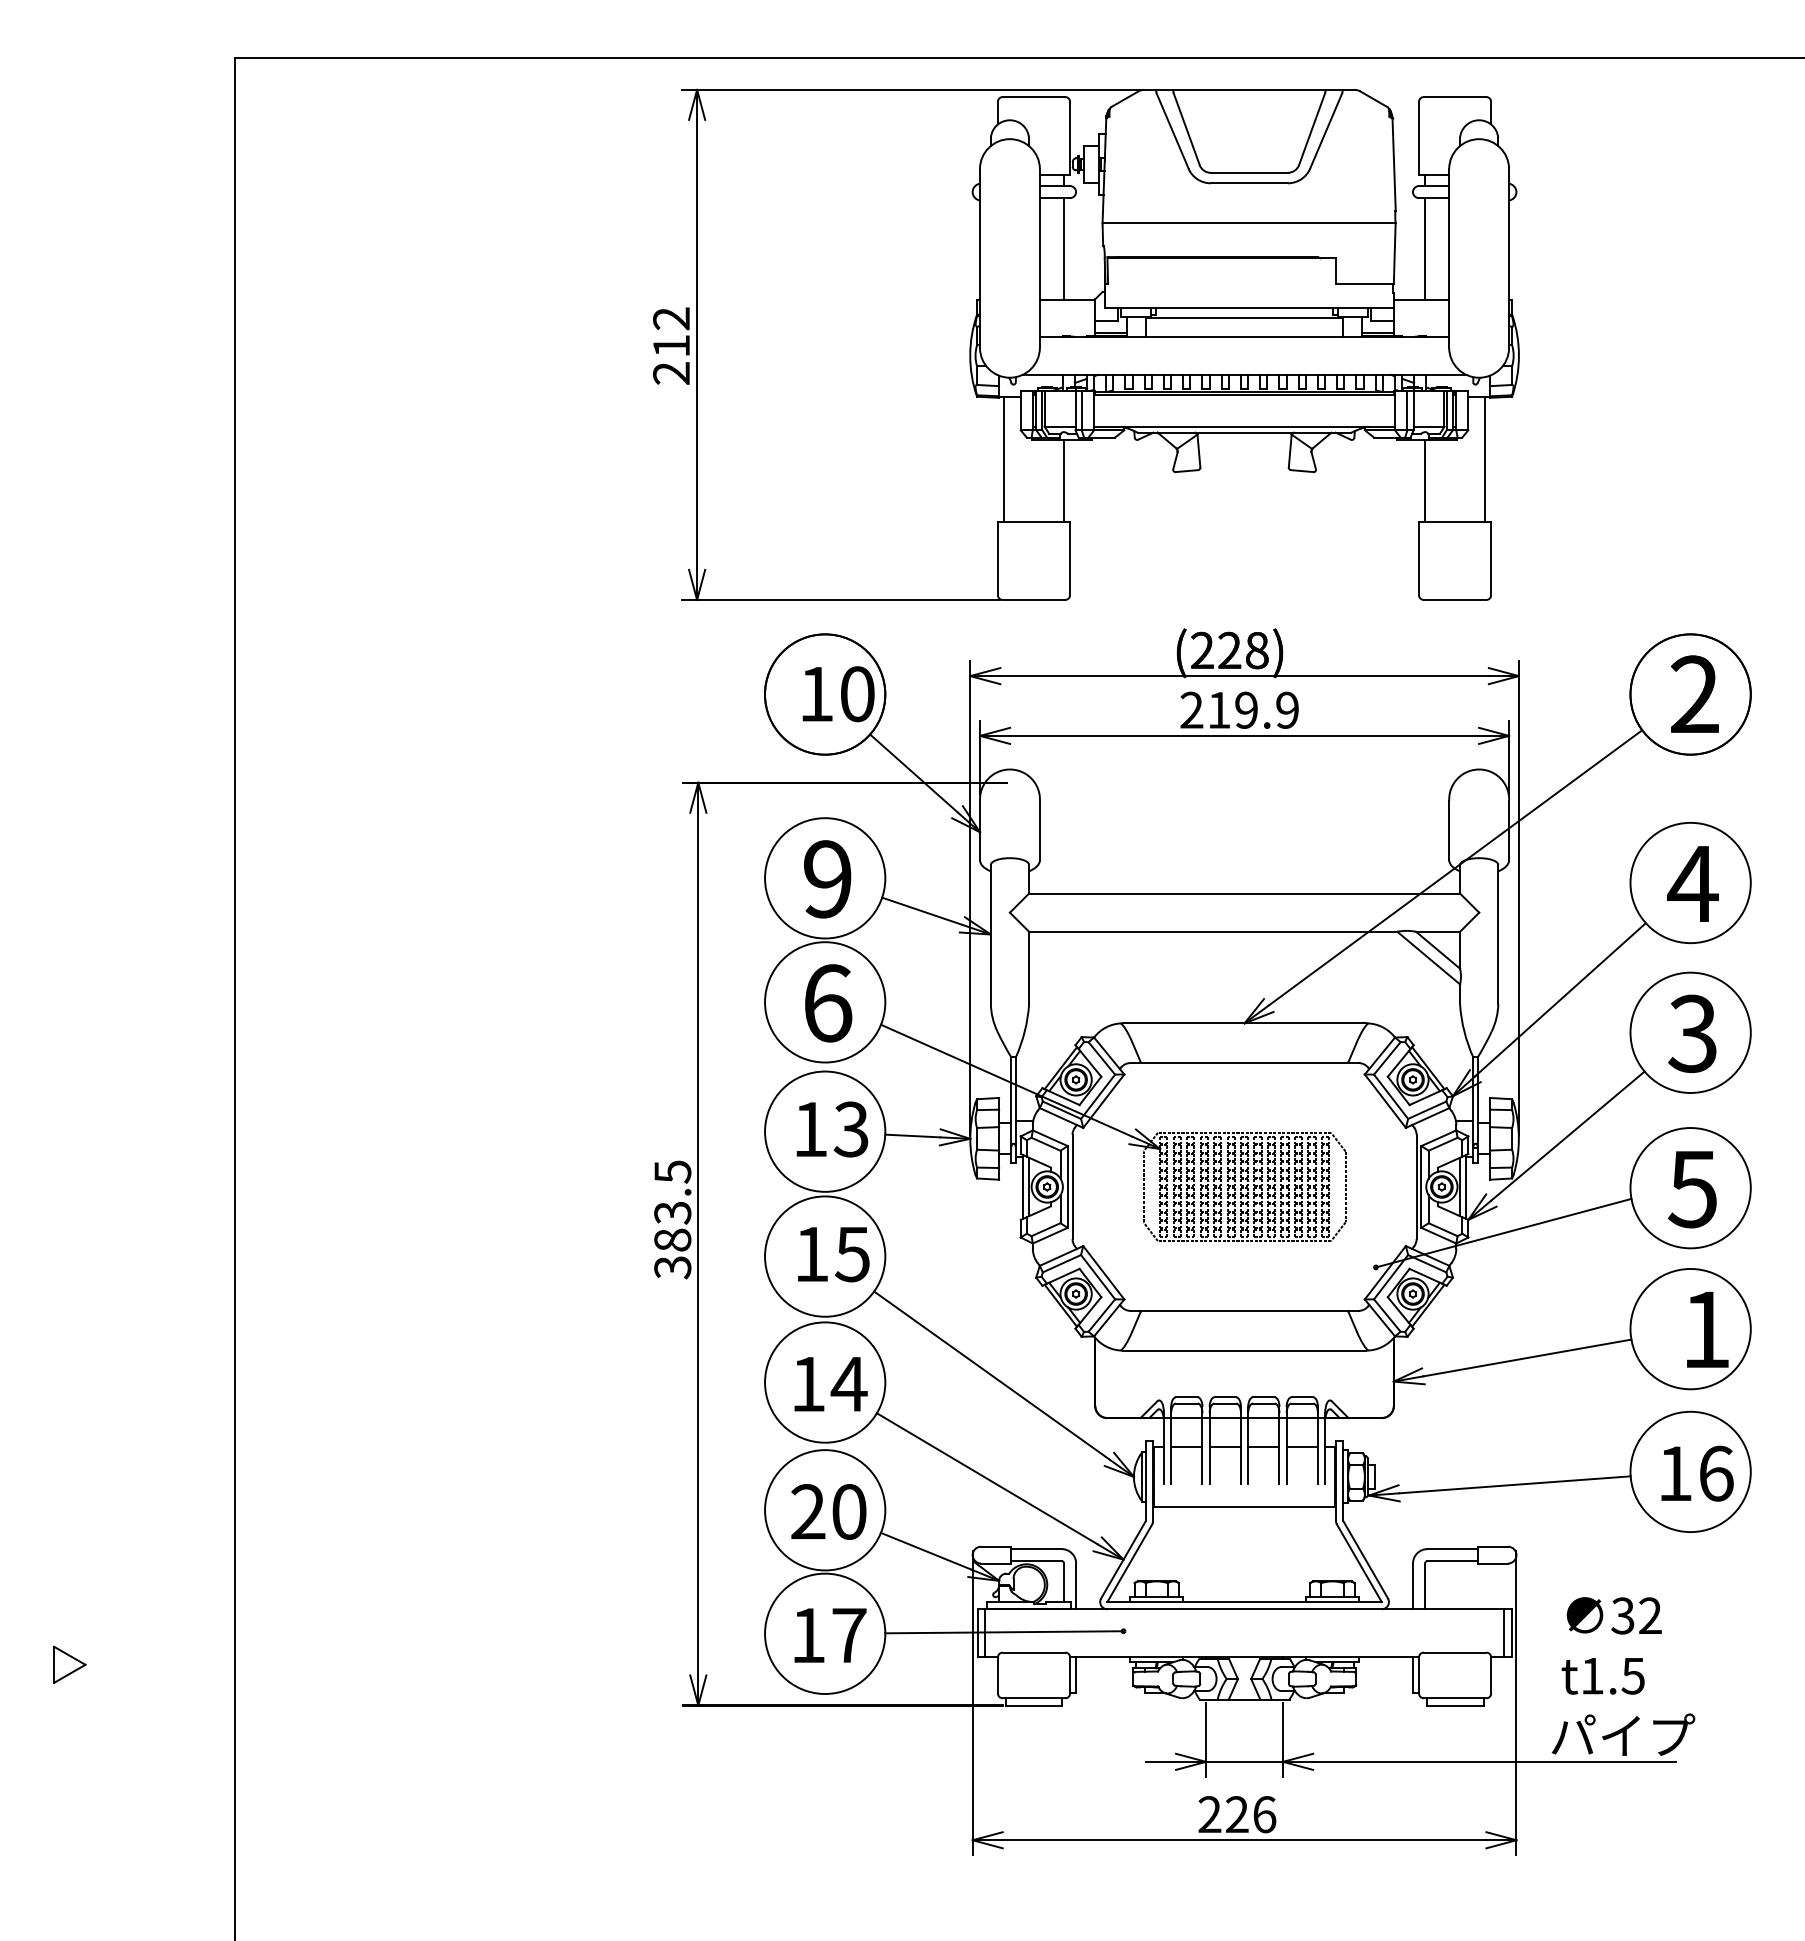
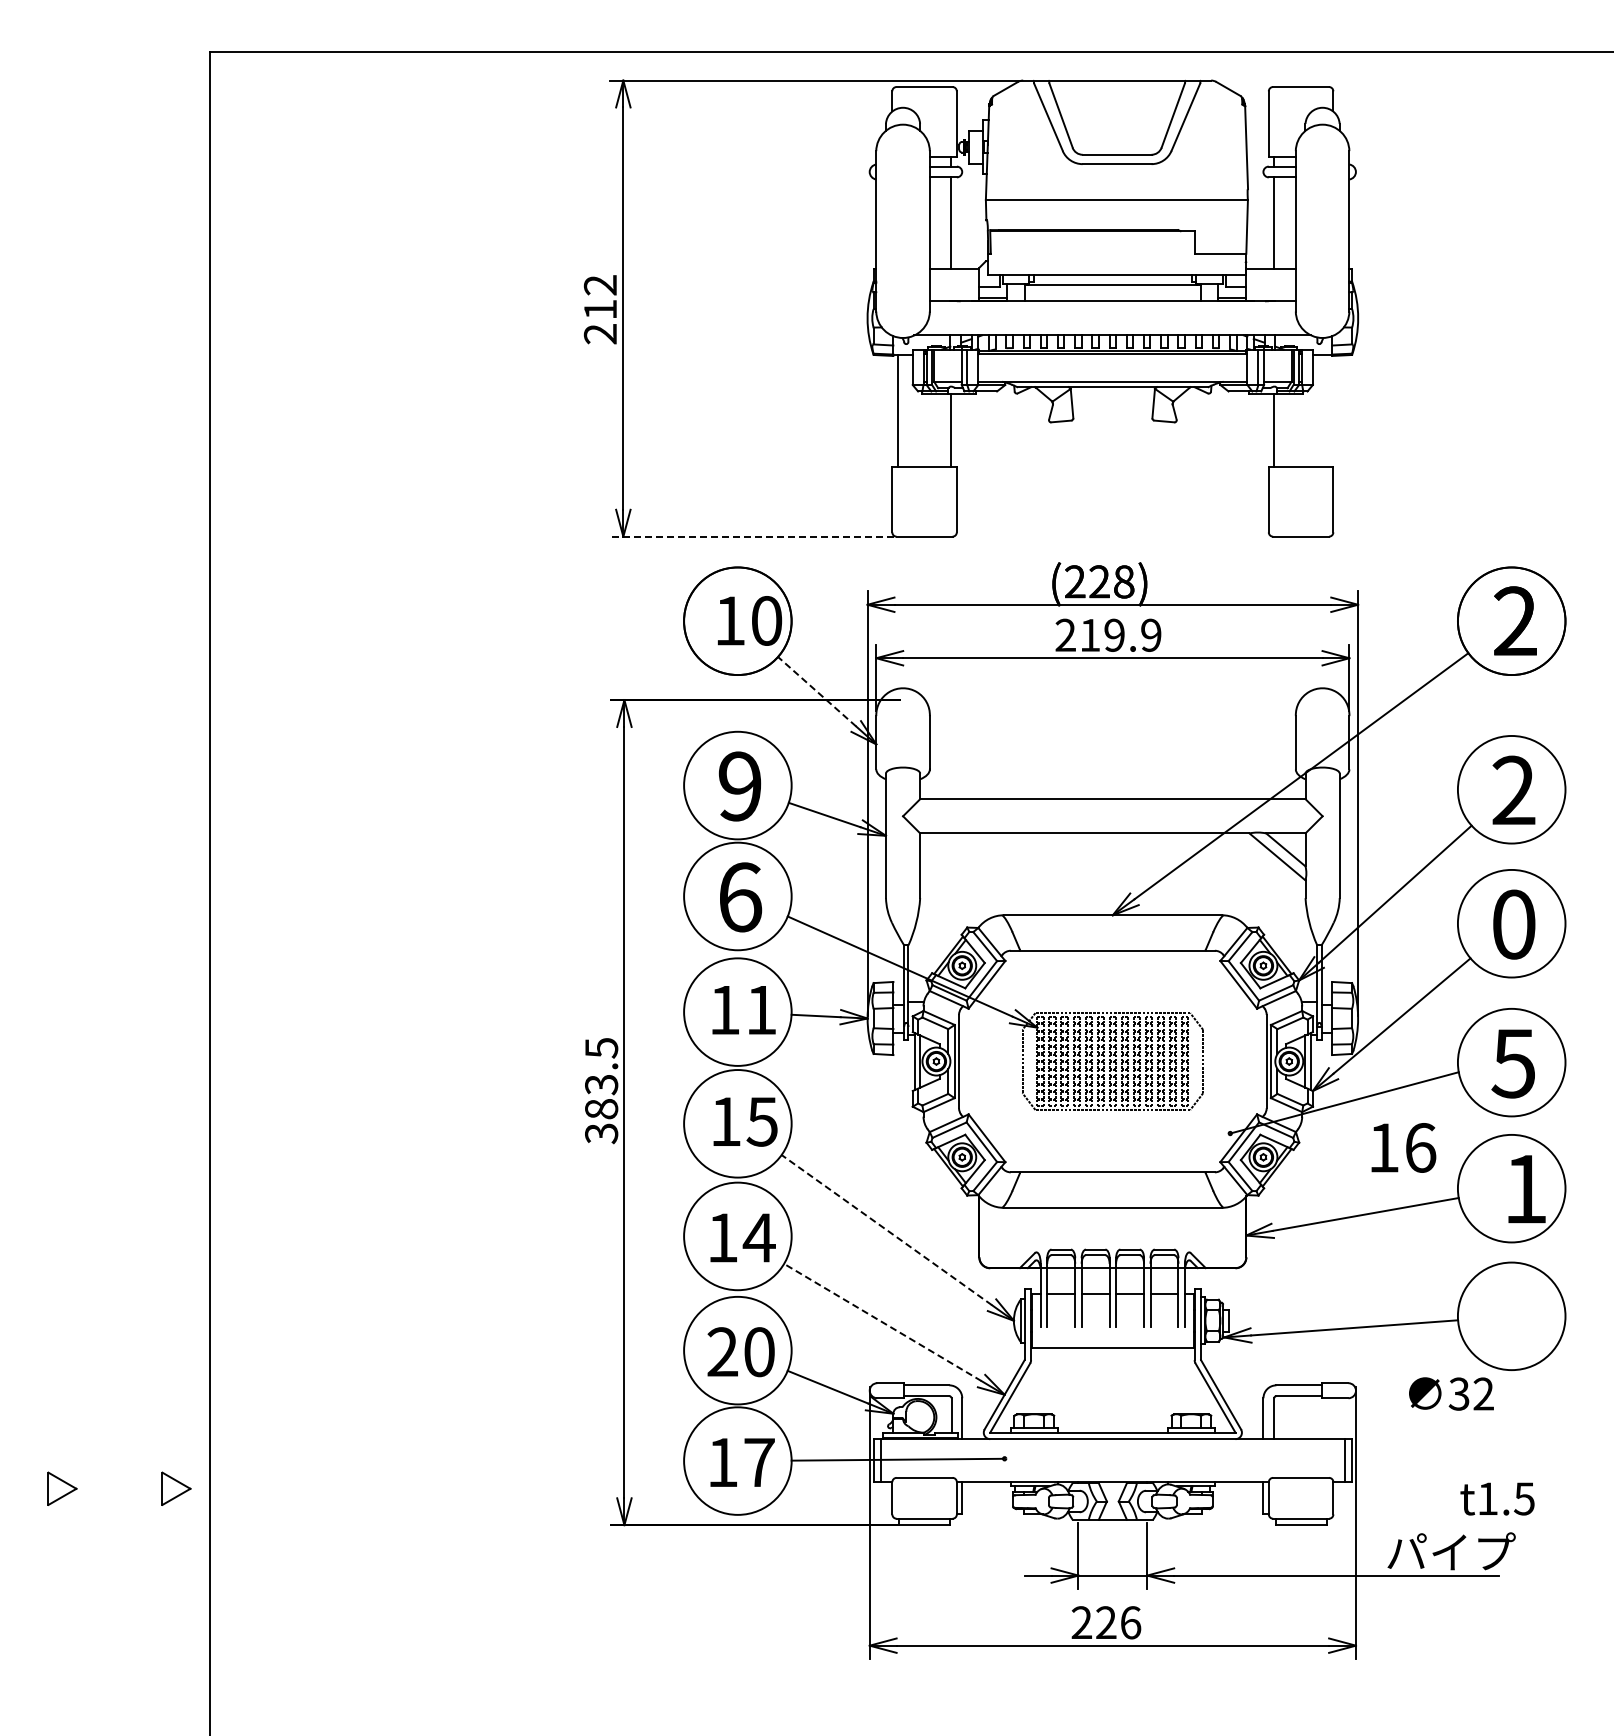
line: (1484, 458) -> (1327, 410), removed
line: (840, 599) -> (751, 536), solid -> dashed
line: (913, 773) -> (816, 691), solid -> dashed
text: (1692, 882) -> (1513, 789), 4 -> 2
text: (1692, 1033) -> (1513, 924), 3 -> 0
text: (850, 1129) -> (760, 1010), 13 -> 11
line: (991, 1374) -> (886, 1229), solid -> dashed
text: (1697, 1473) -> (1403, 1147), moved
line: (986, 1478) -> (882, 1322), solid -> dashed
text: (1614, 1615) -> (1451, 1393), moved
part: (197, 1664) -> (176, 1488), added
text: (1603, 1675) -> (1497, 1498), moved

